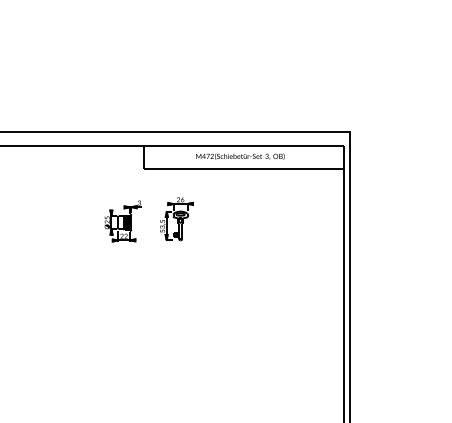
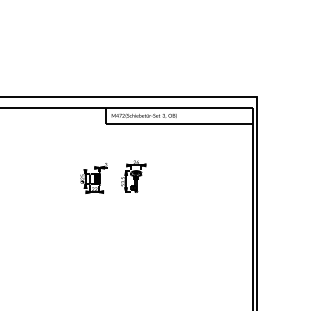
text: (240, 156) -> (144, 115), moved
part: (160, 220) -> (121, 177), moved

